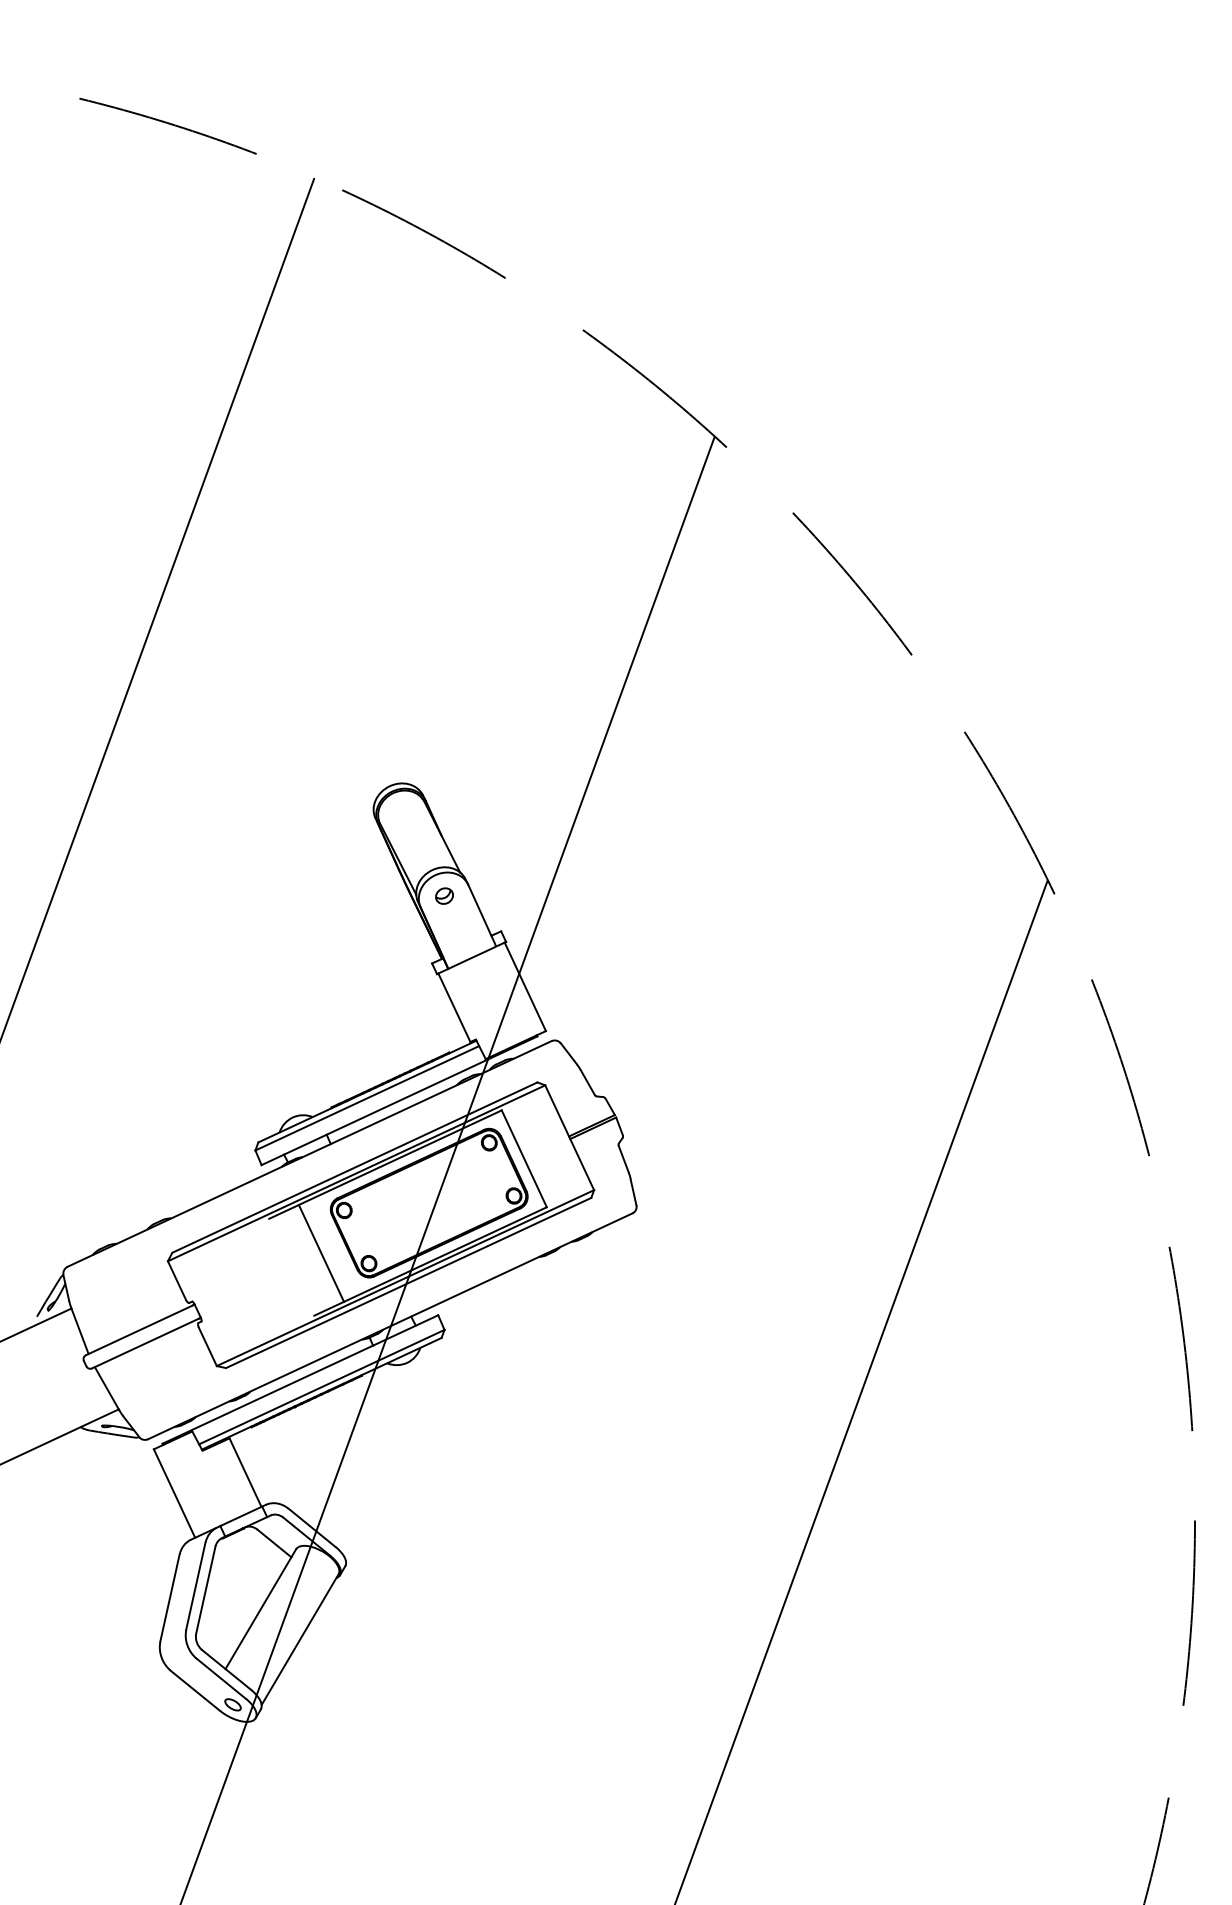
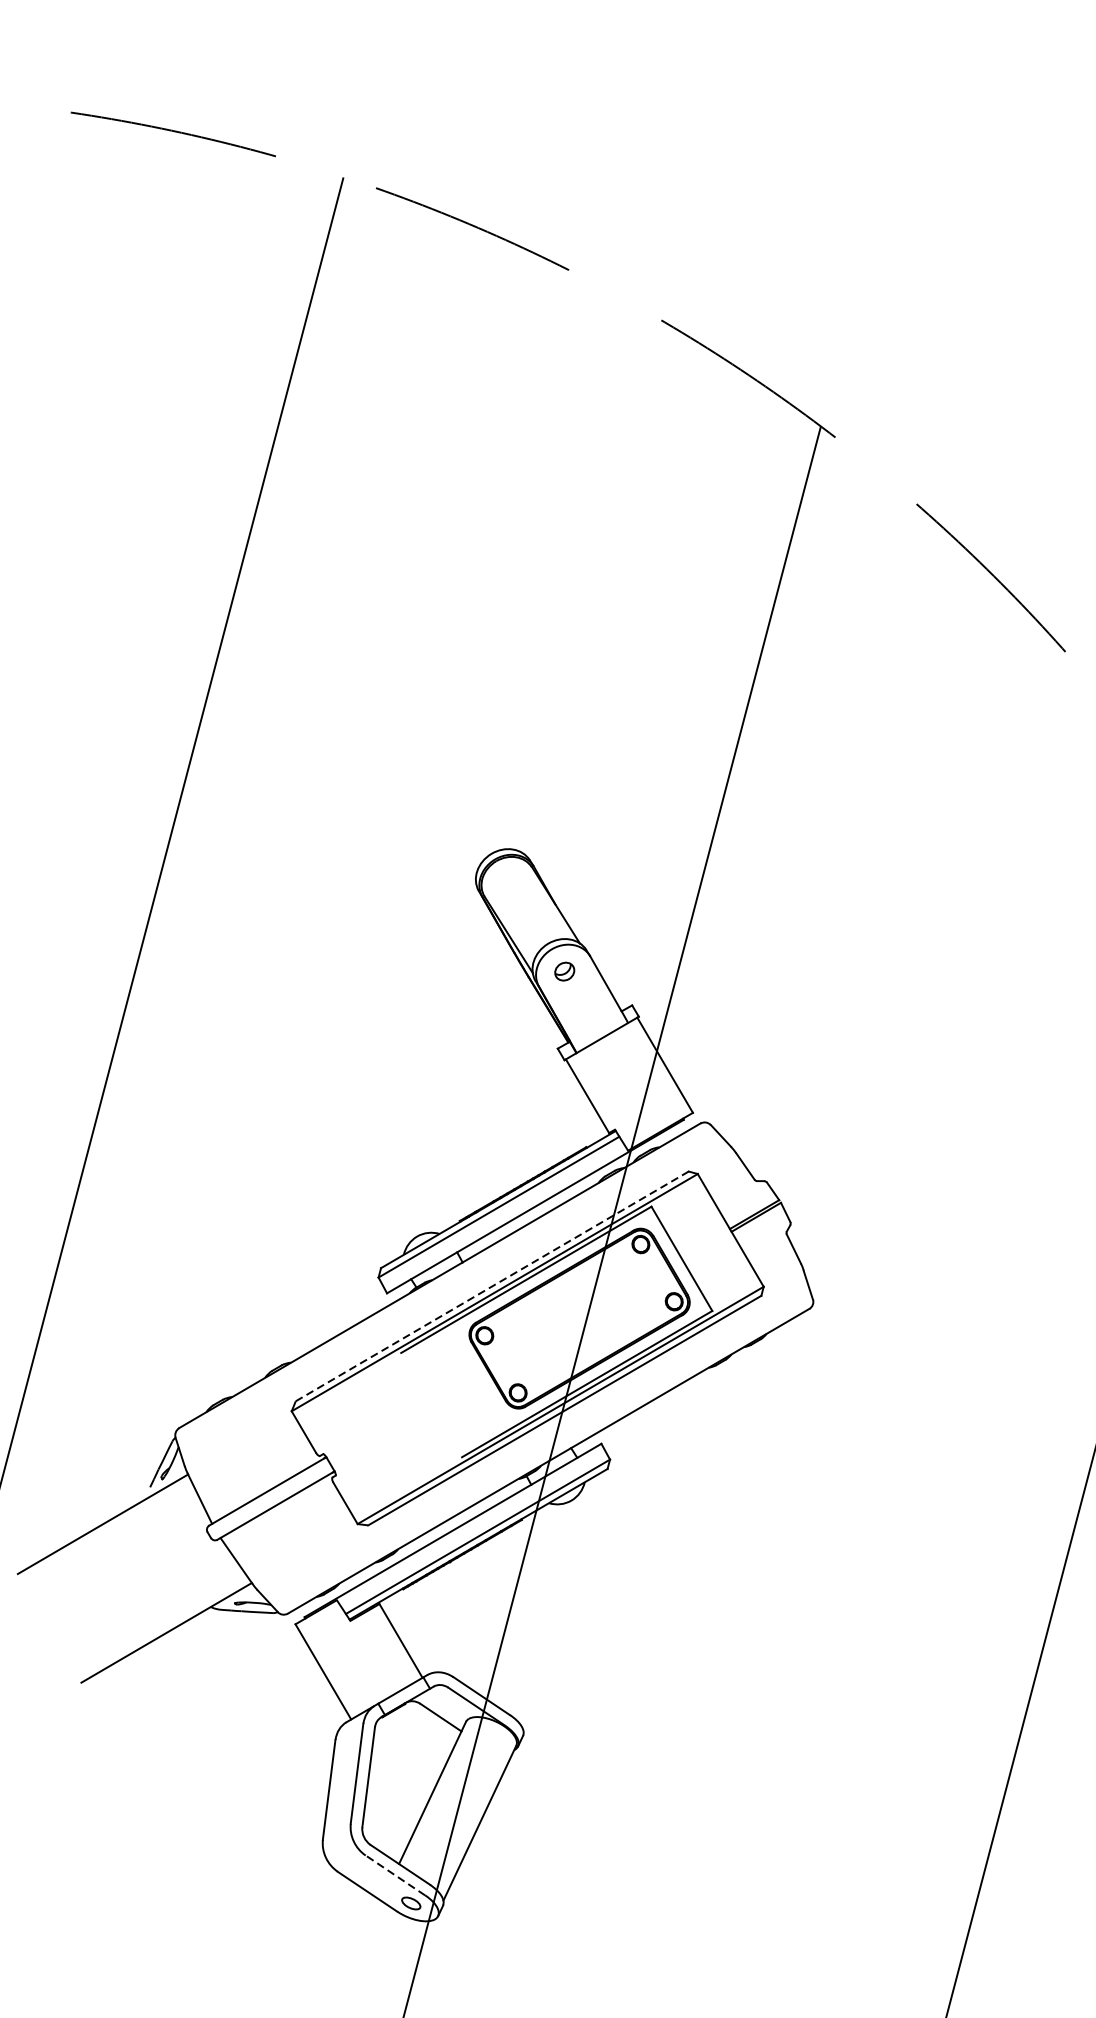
line: (355, 1167) -> (492, 1286), solid -> dashed
line: (320, 1253) -> (462, 1386), removed
line: (221, 1678) -> (395, 1875), solid -> dashed

